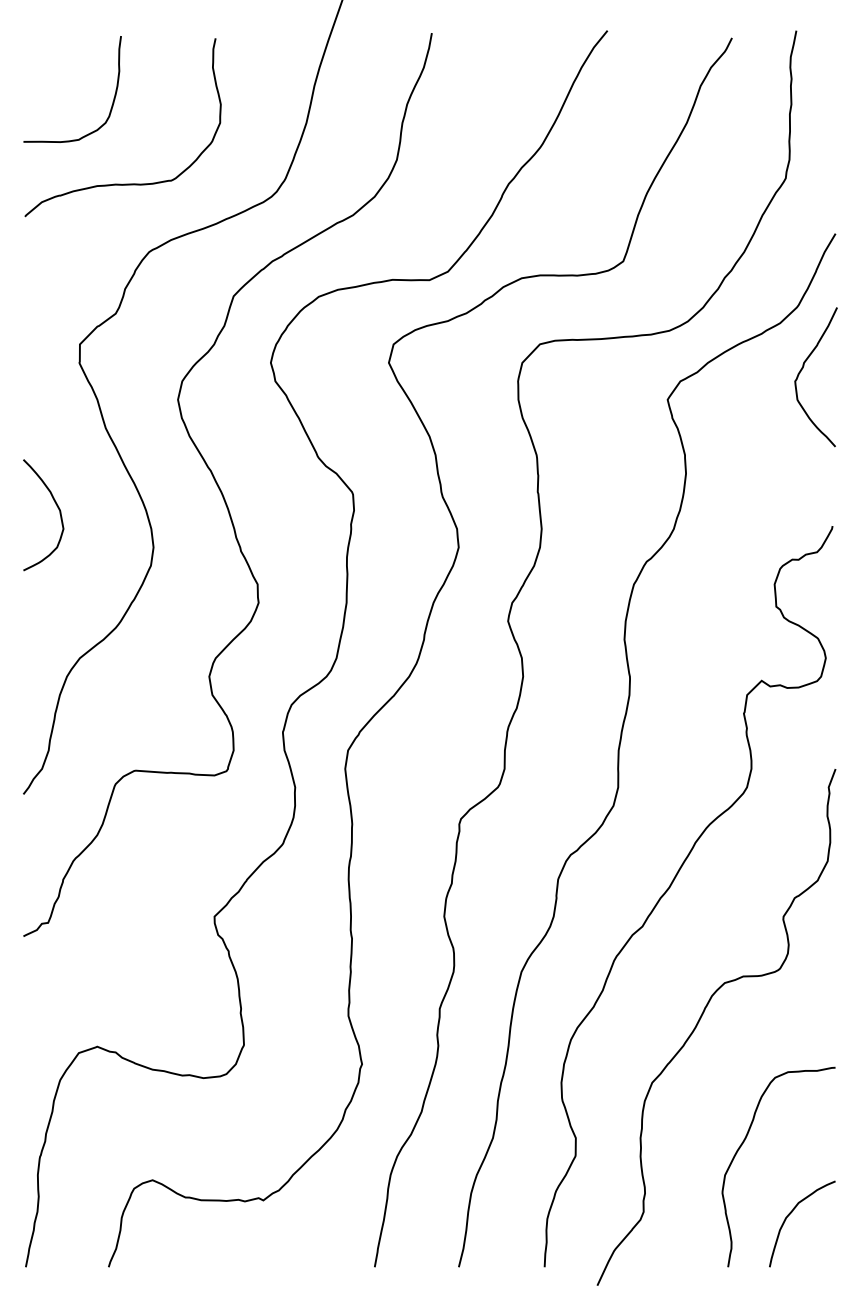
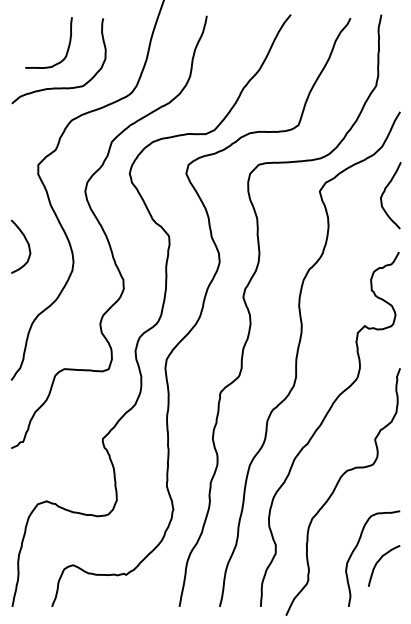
curve: (111, 99) -> (67, 47), moved
curve: (802, 372) -> (384, 193), moved
curve: (794, 1212) -> (380, 560), moved

